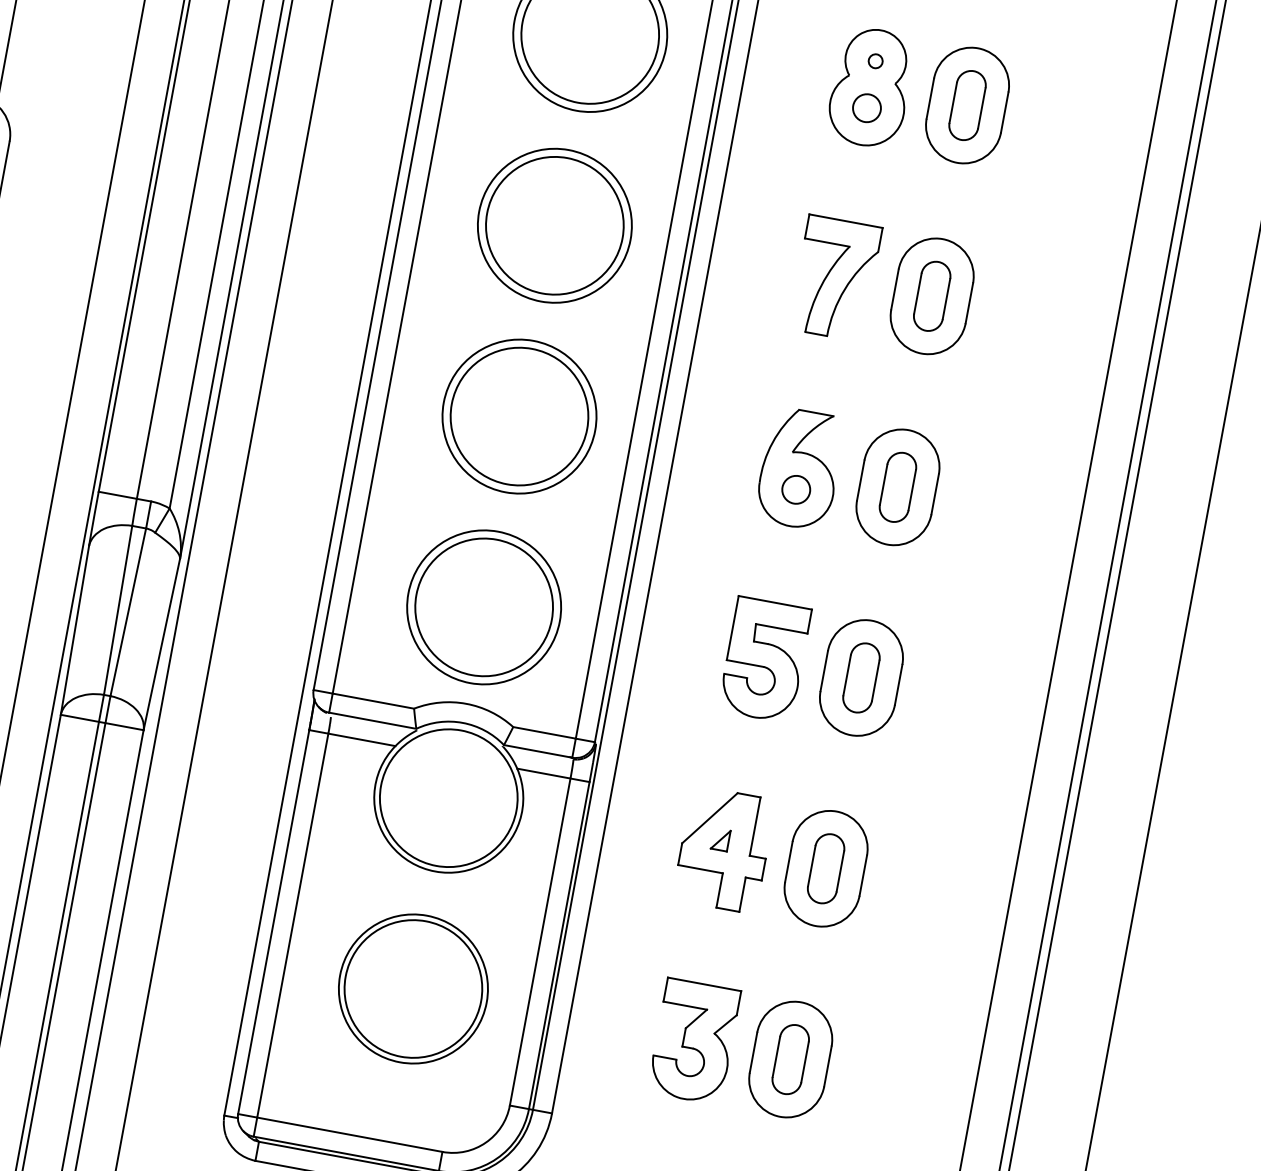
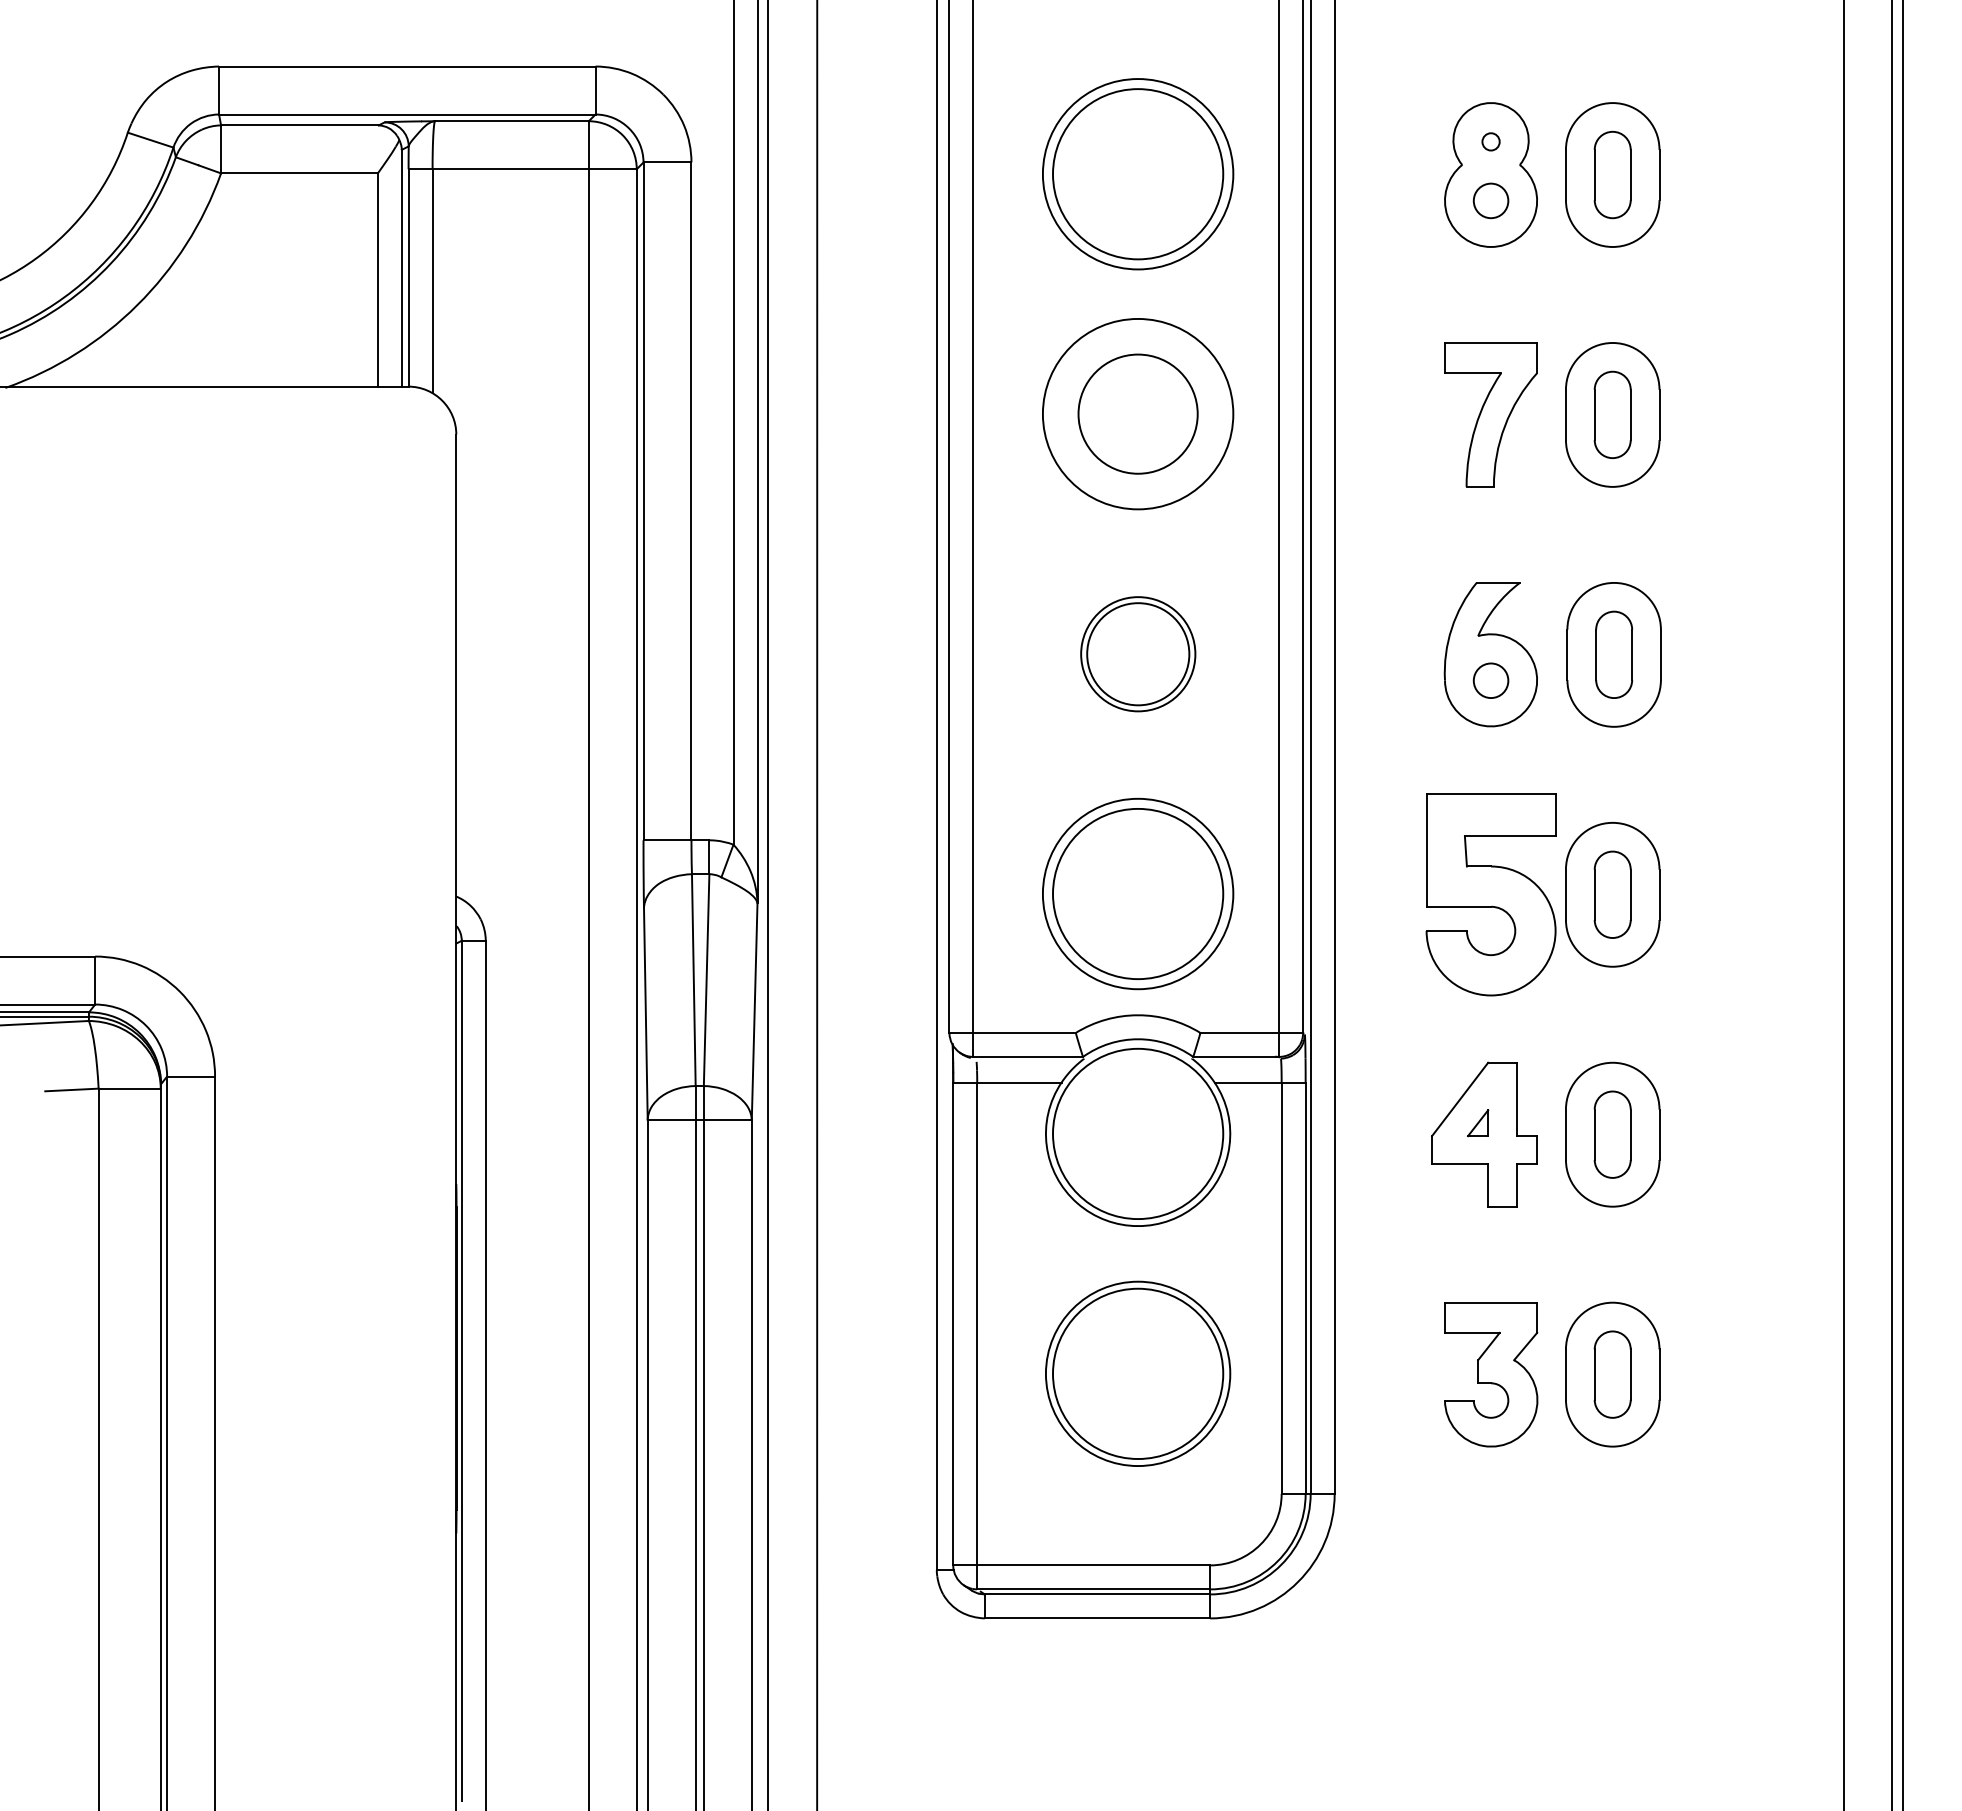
circle: (555, 226) -> (1138, 414), size x0.7
part: (519, 416) -> (1138, 654), size x0.6
part: (764, 659) -> (1490, 894), size x1.4

